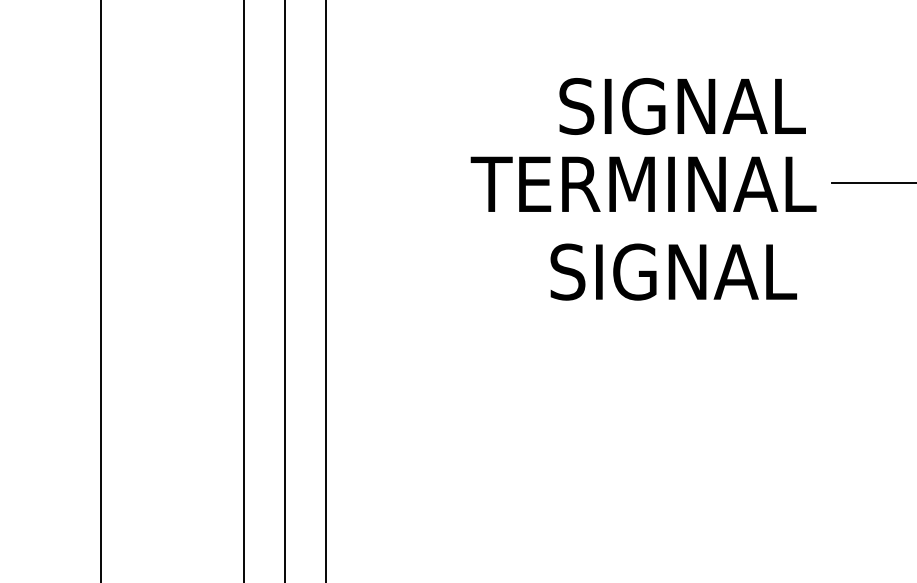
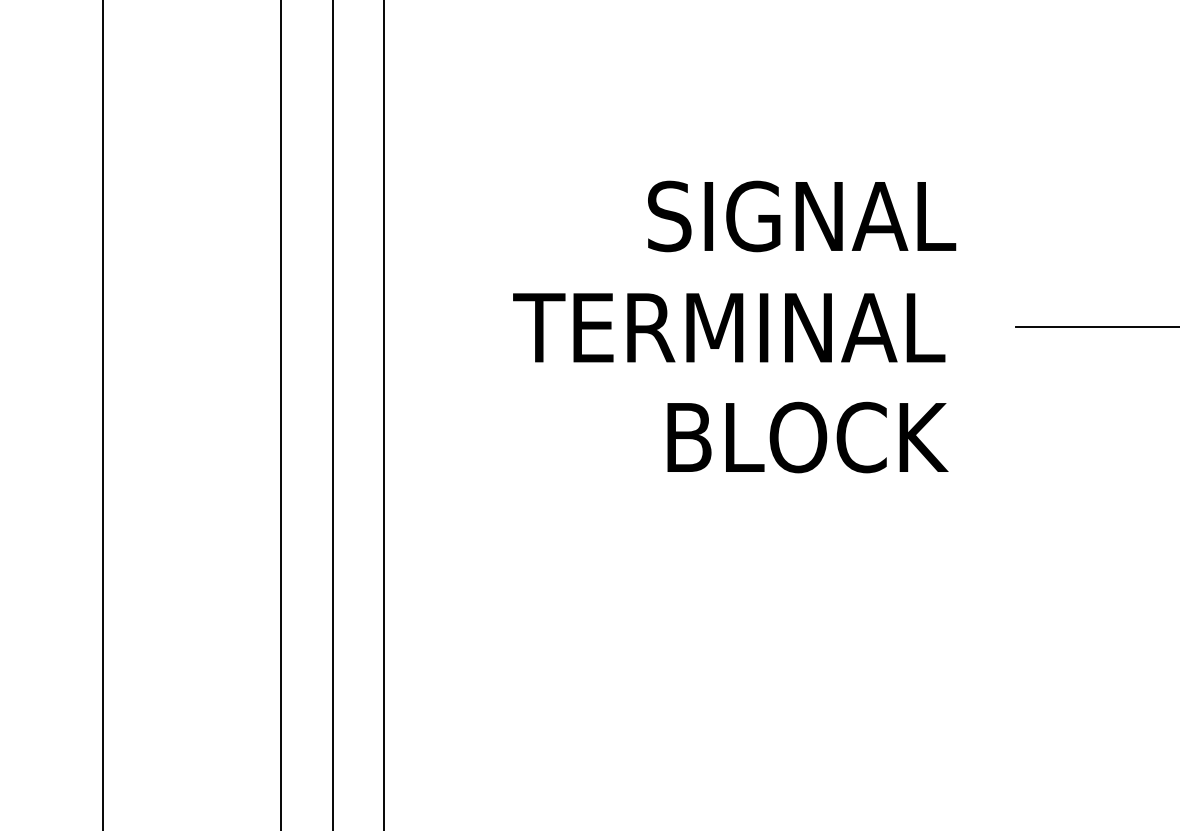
text: (683, 106) -> (802, 216), moved
text: (643, 184) -> (729, 327), moved
text: (673, 272) -> (818, 437), SIGNAL -> BLOCK

